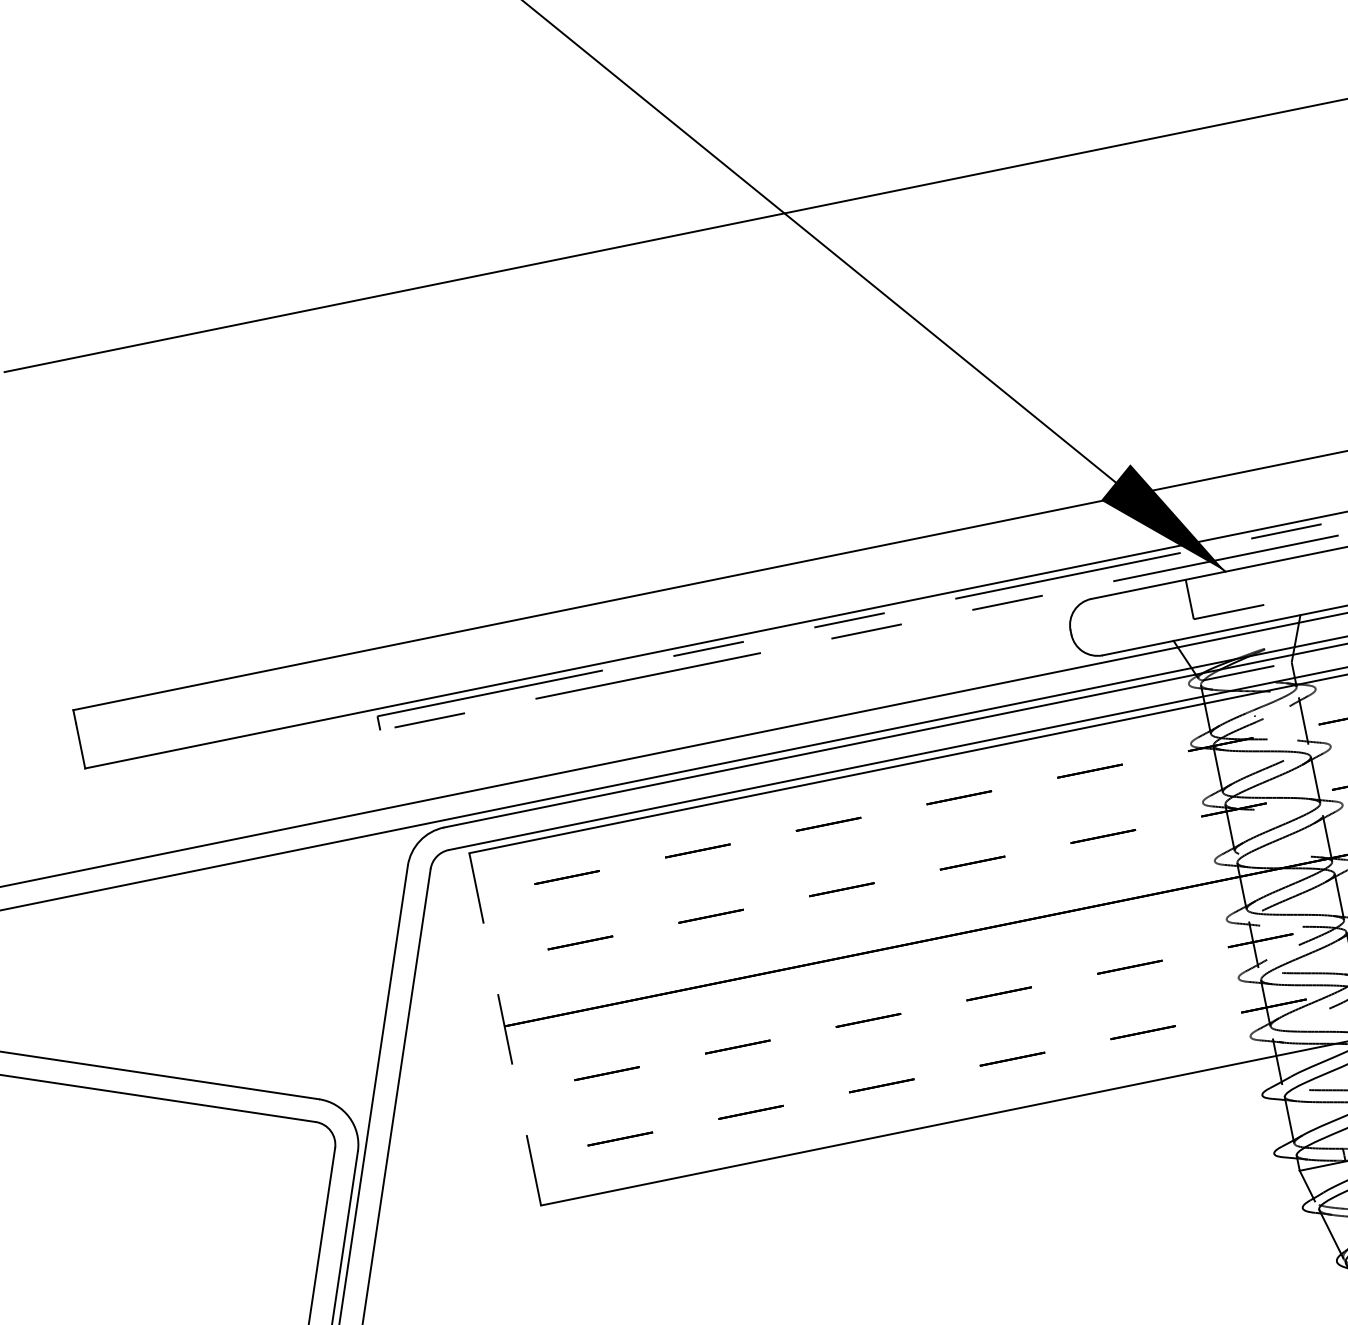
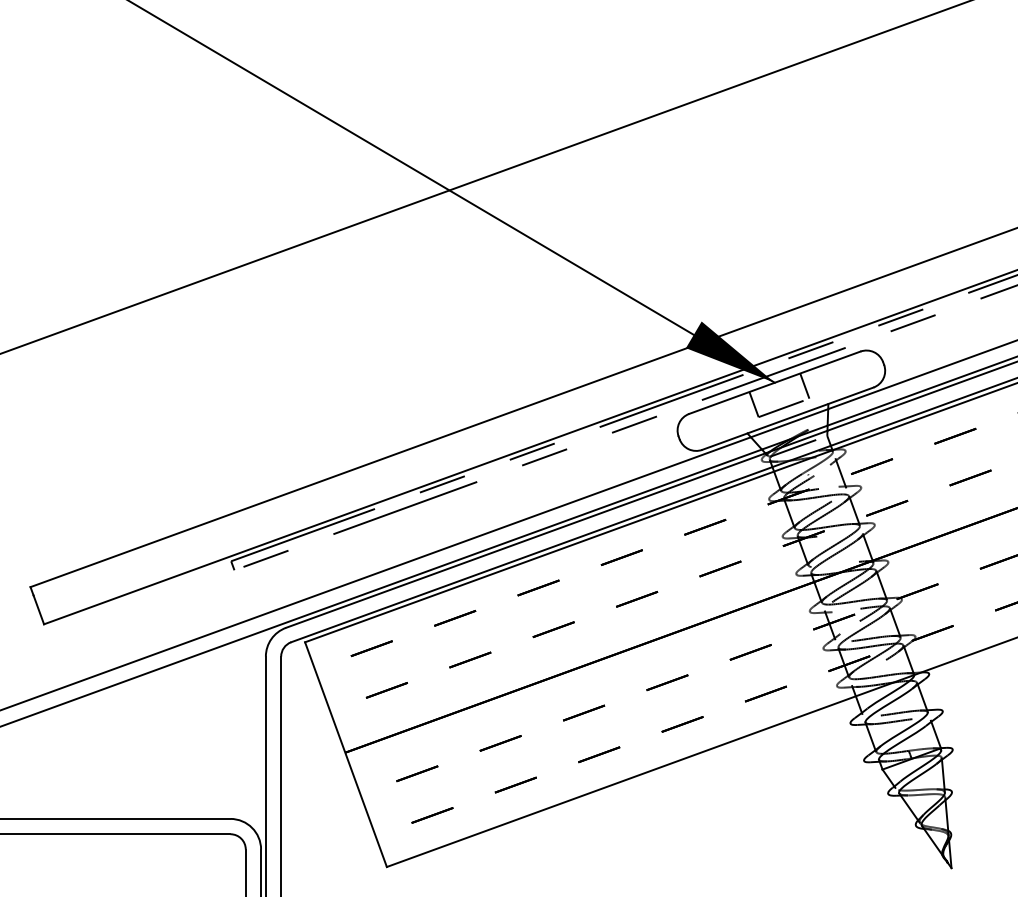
line: (1269, 582) -> (804, 385), added
line: (504, 1029) -> (345, 754), dashed -> solid

